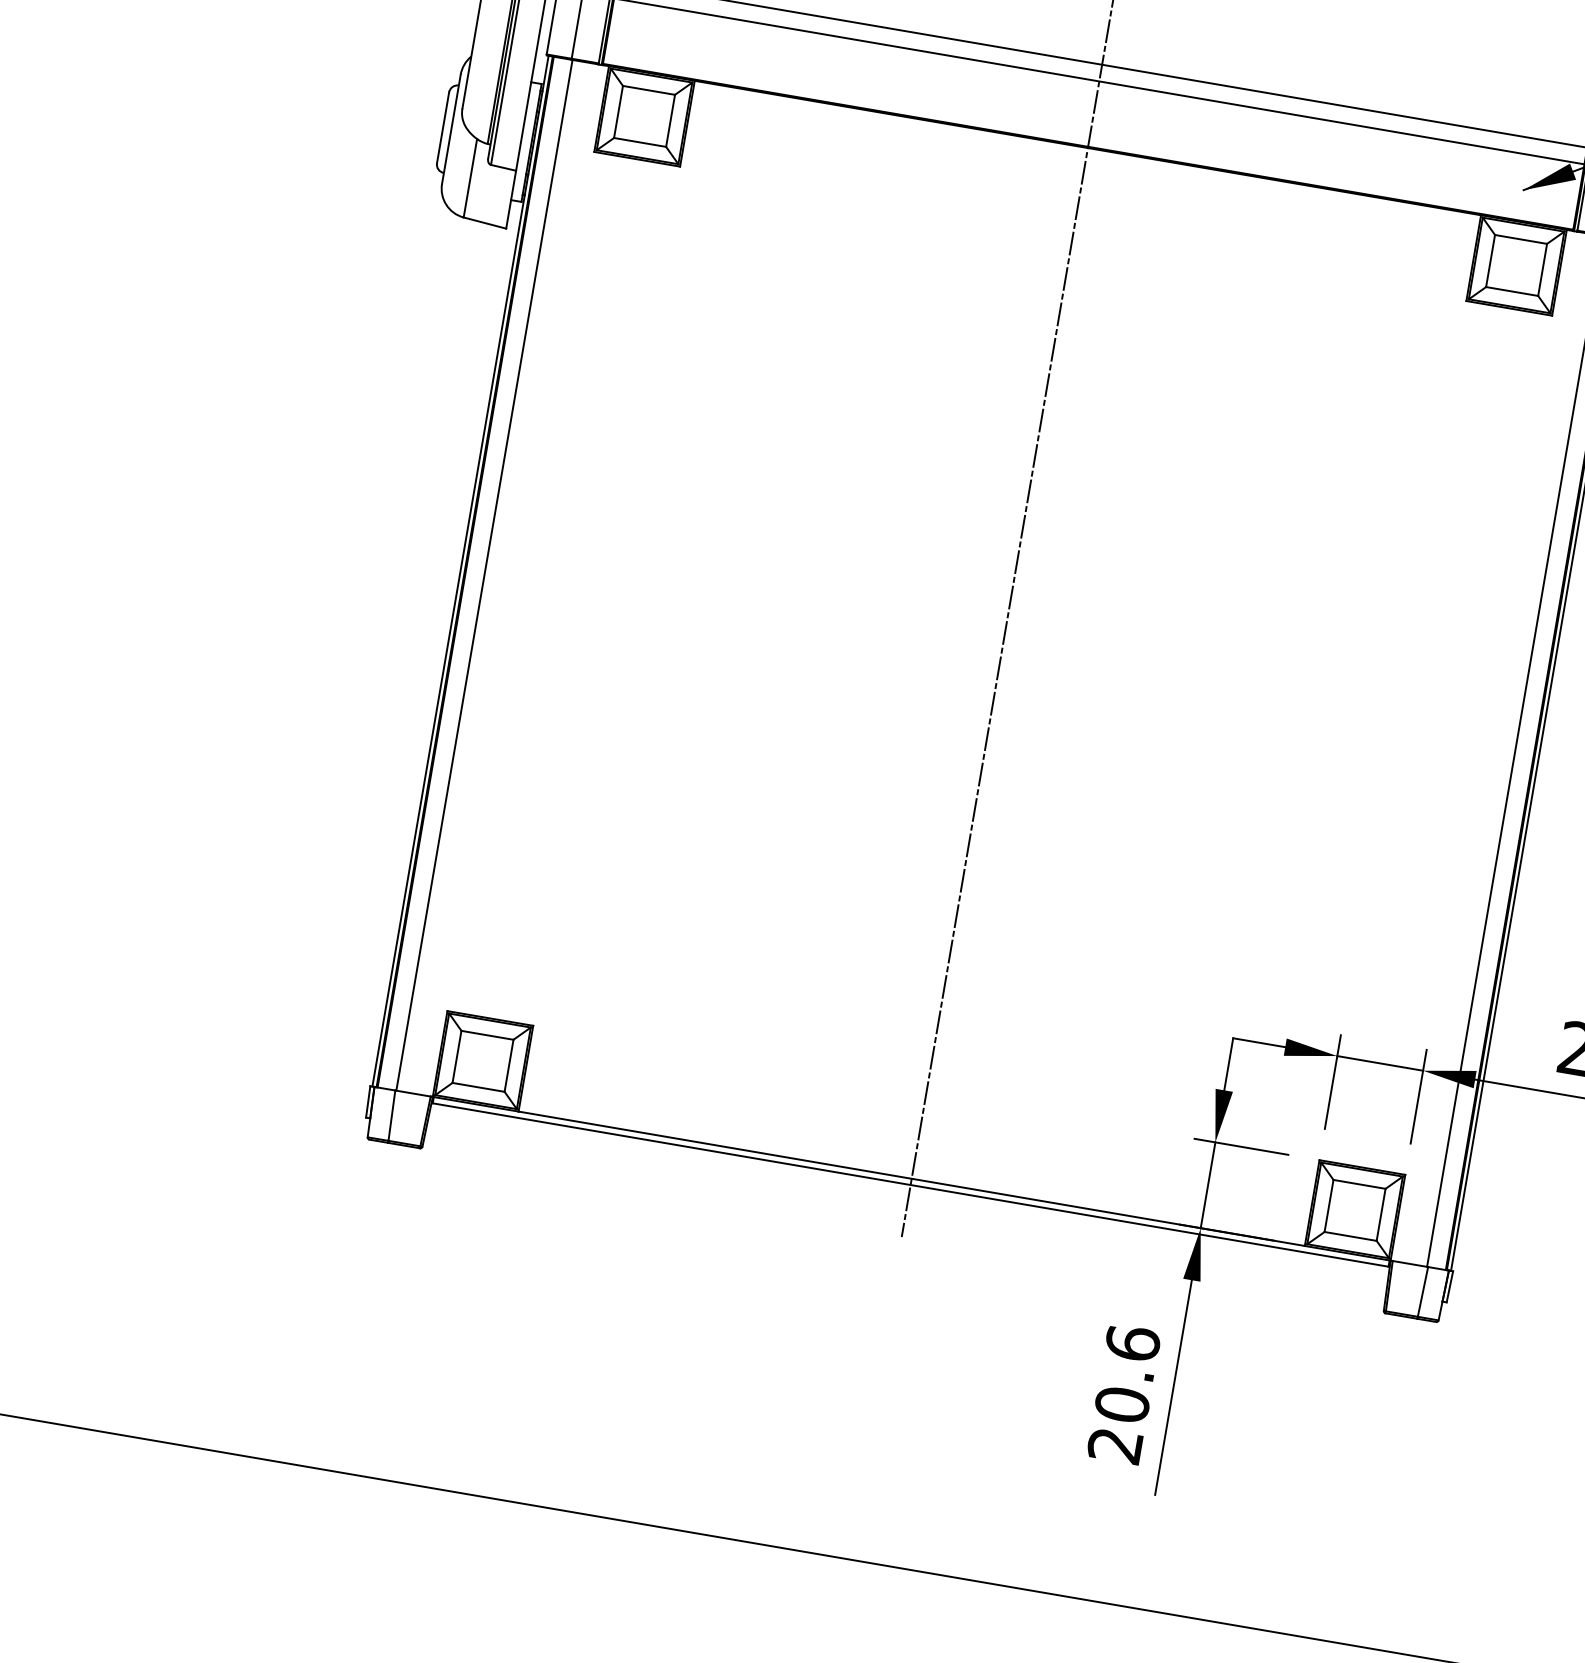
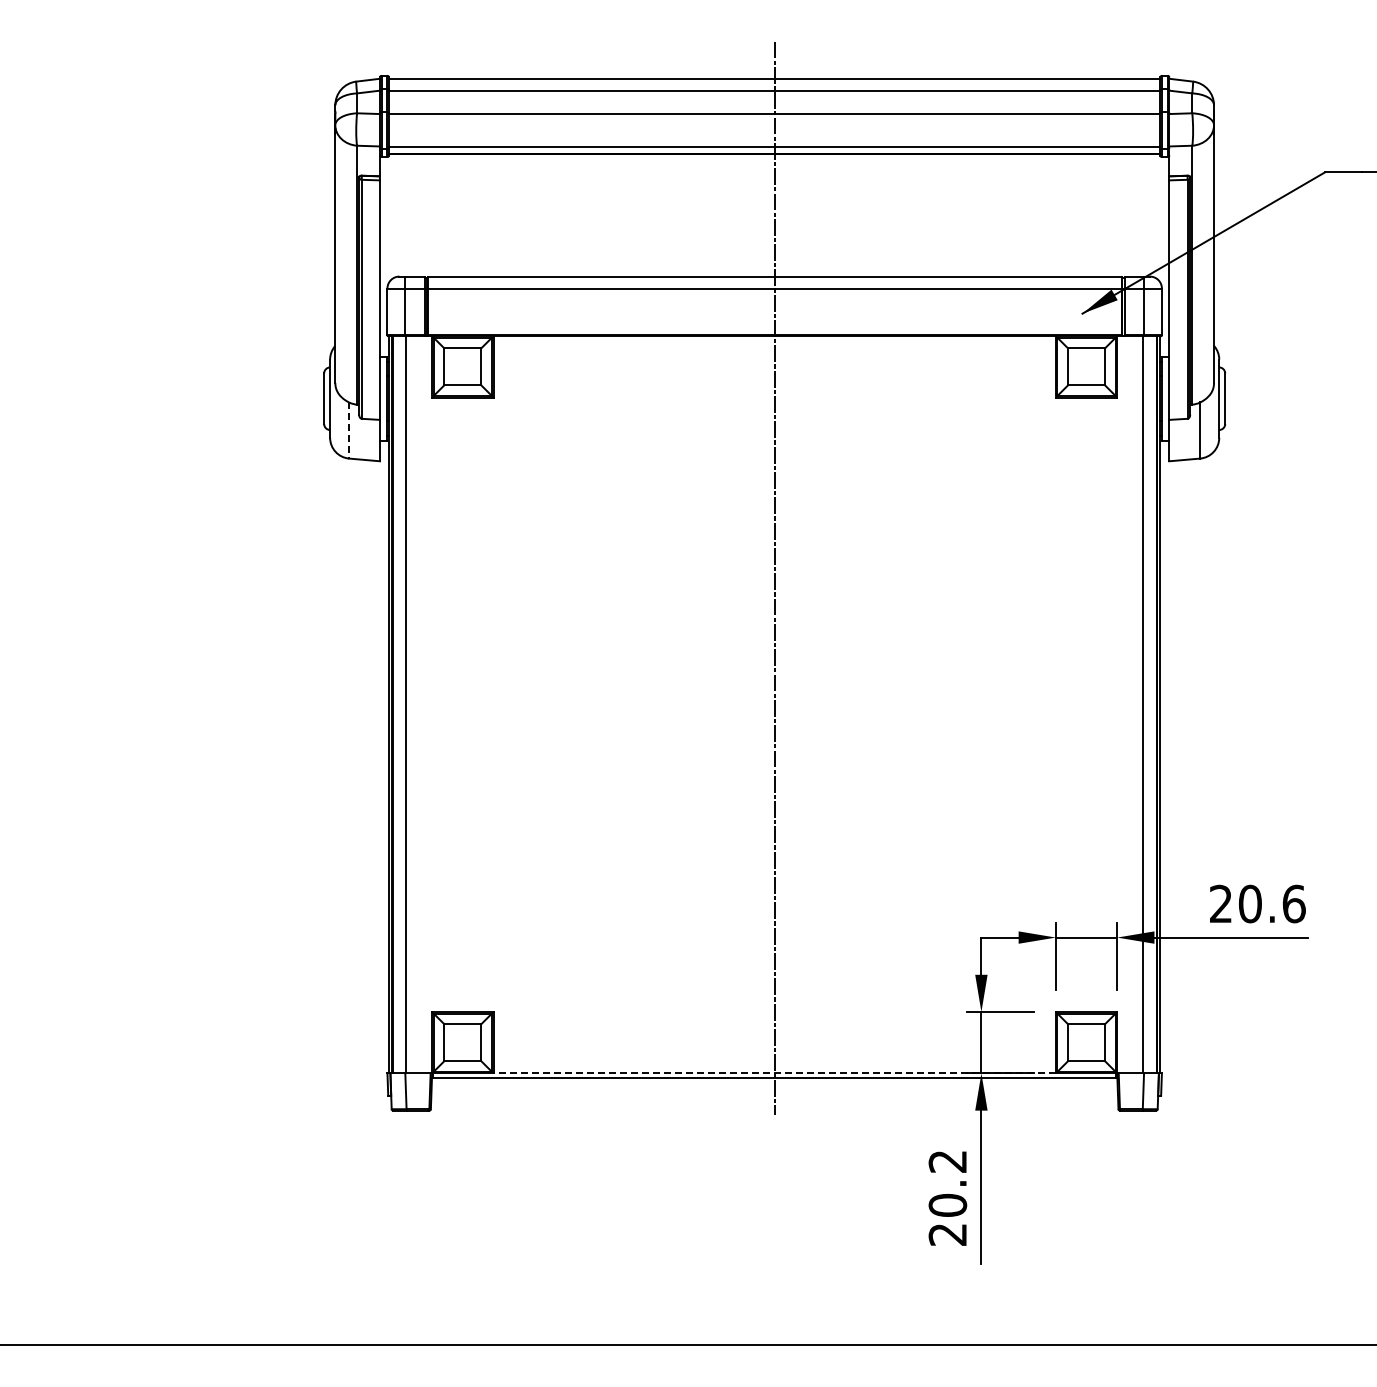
line: (470, 179) -> (349, 431), solid -> dashed
line: (911, 1178) -> (774, 1073), solid -> dashed
text: (1132, 1343) -> (947, 1161), 20.6 -> 20.2

